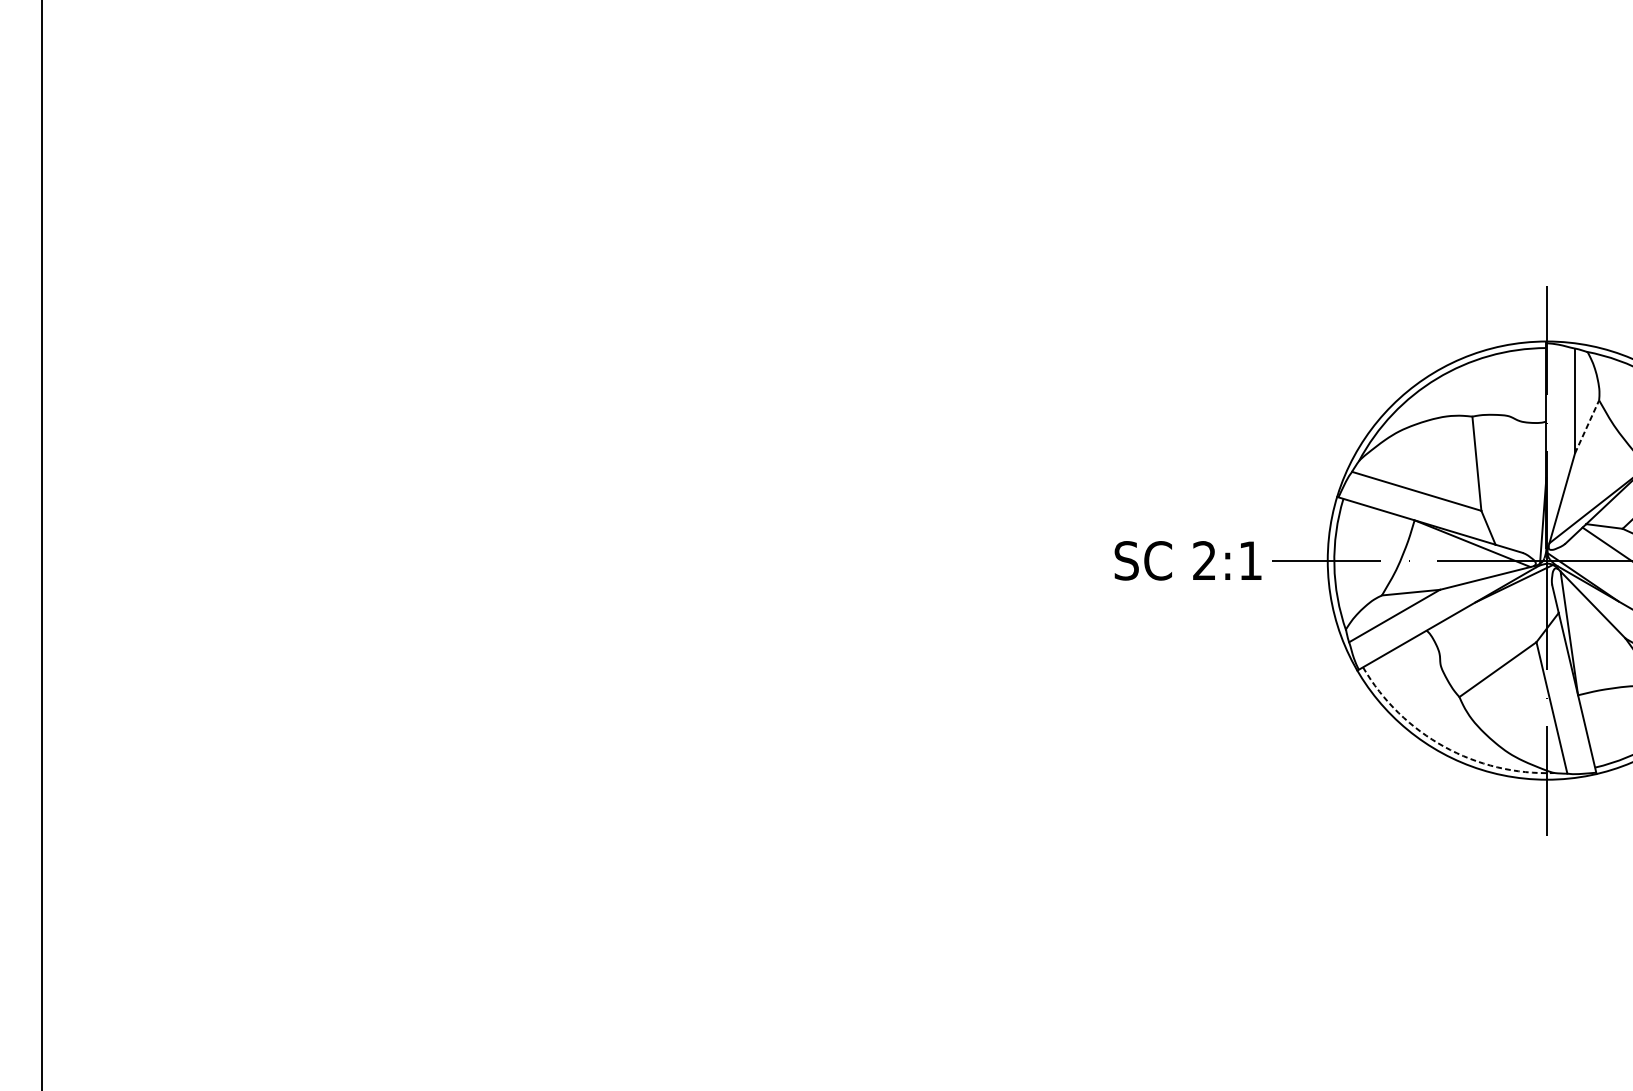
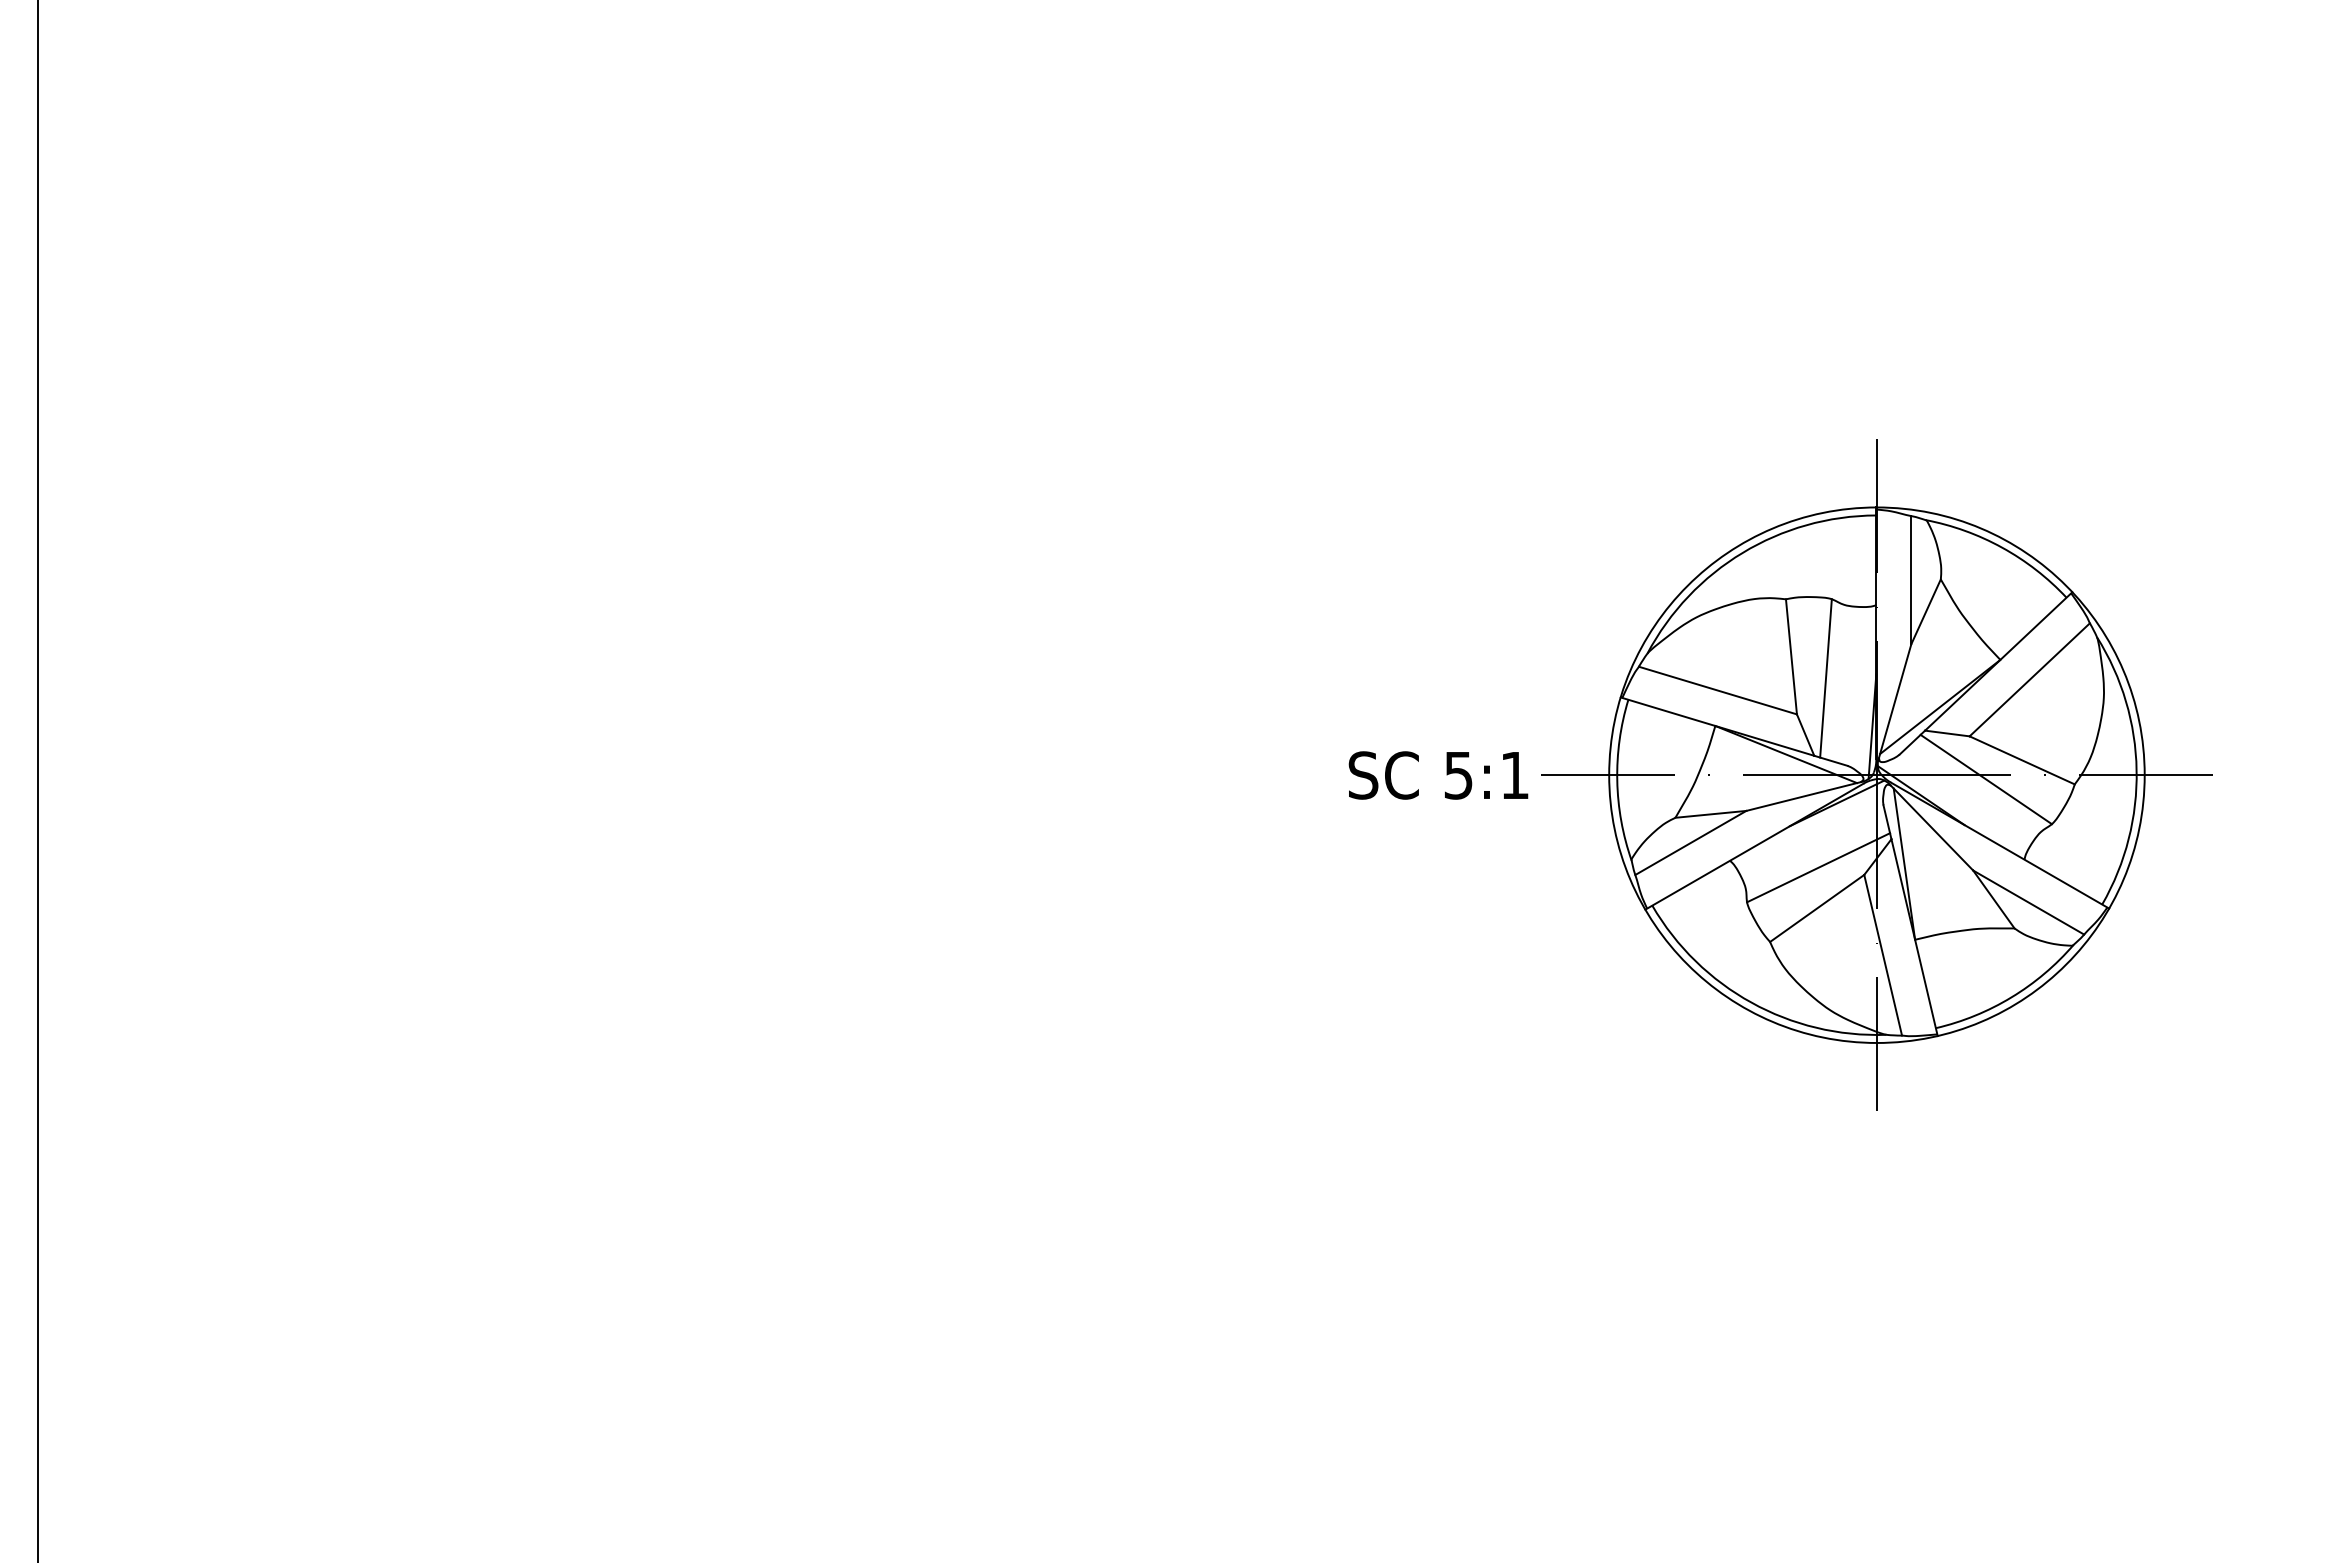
line: (1587, 426) -> (1926, 611), dashed -> solid
line: (1504, 481) -> (1825, 678), added
text: (1204, 560) -> (1458, 775), 2:1 -> 5:1
line: (1499, 636) -> (1818, 867), added
arc: (1444, 746) -> (1751, 1002), dashed -> solid

